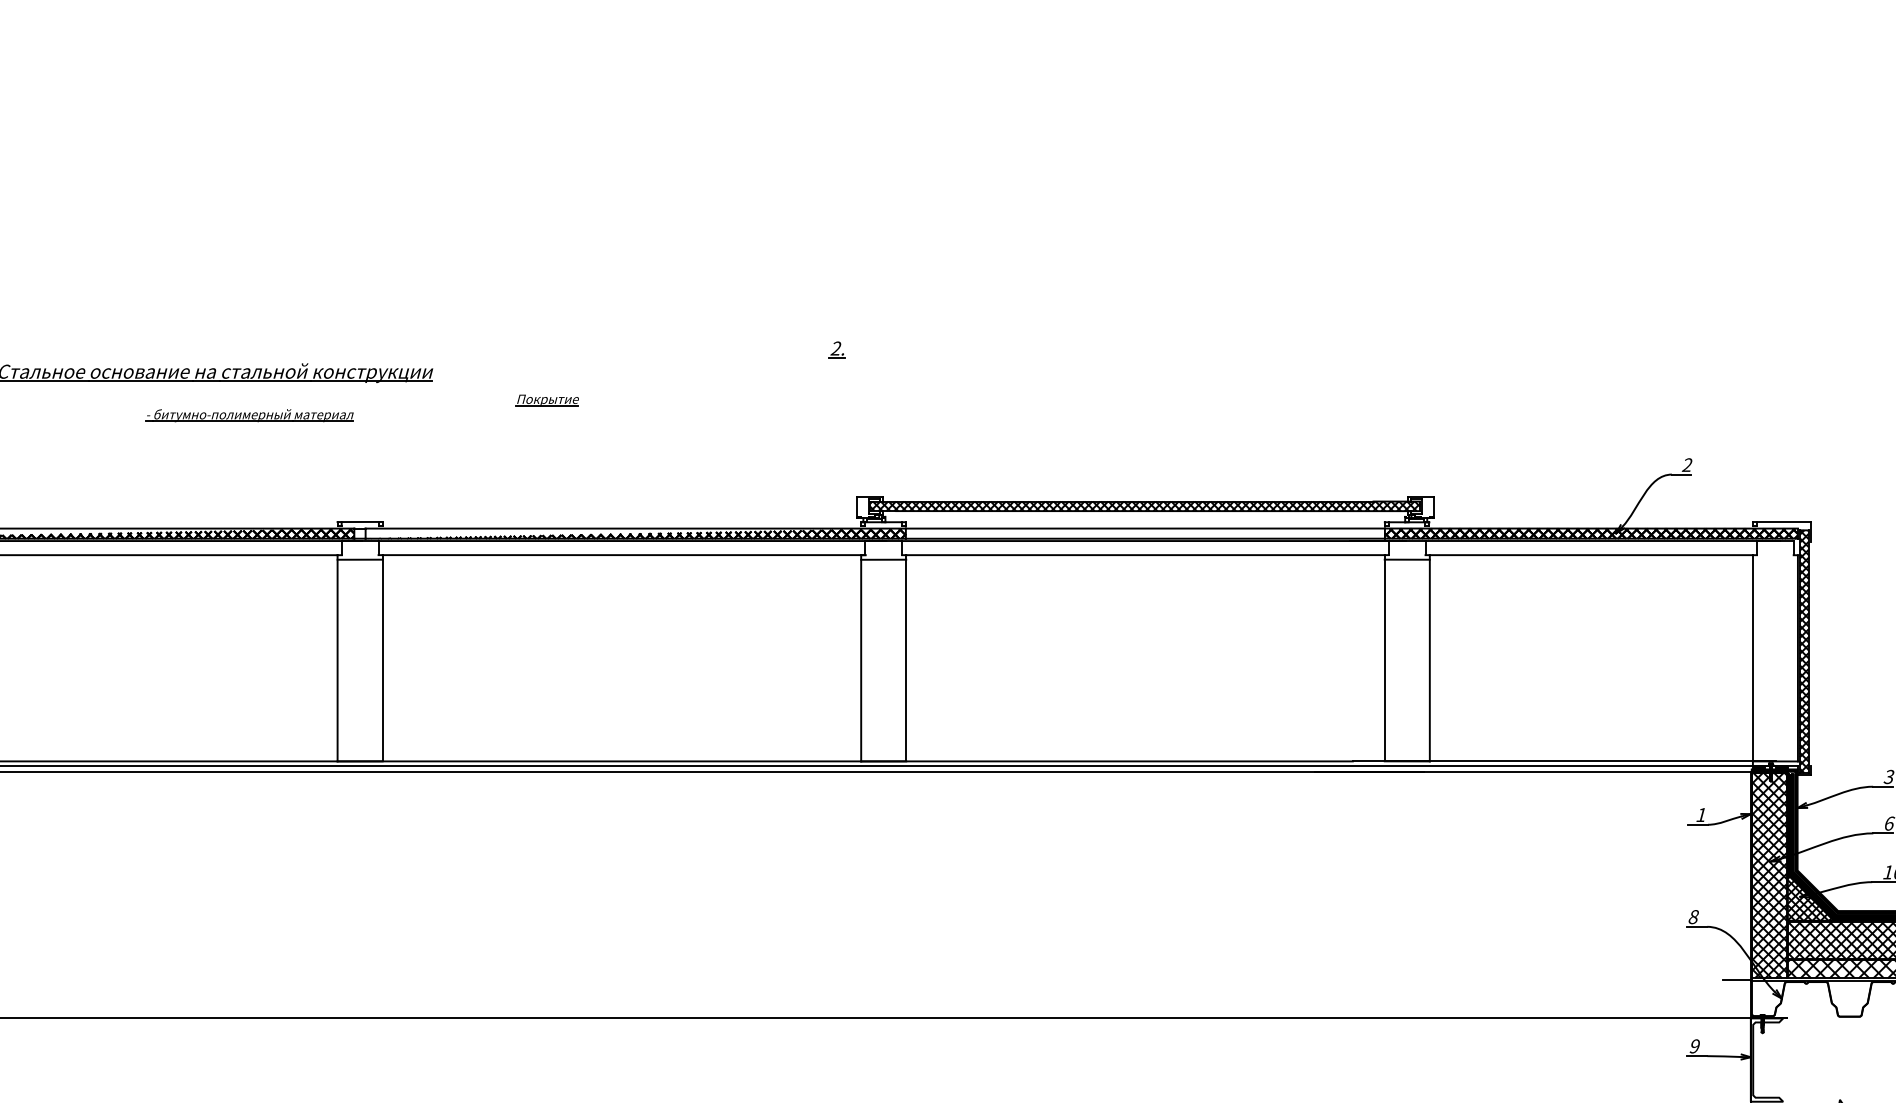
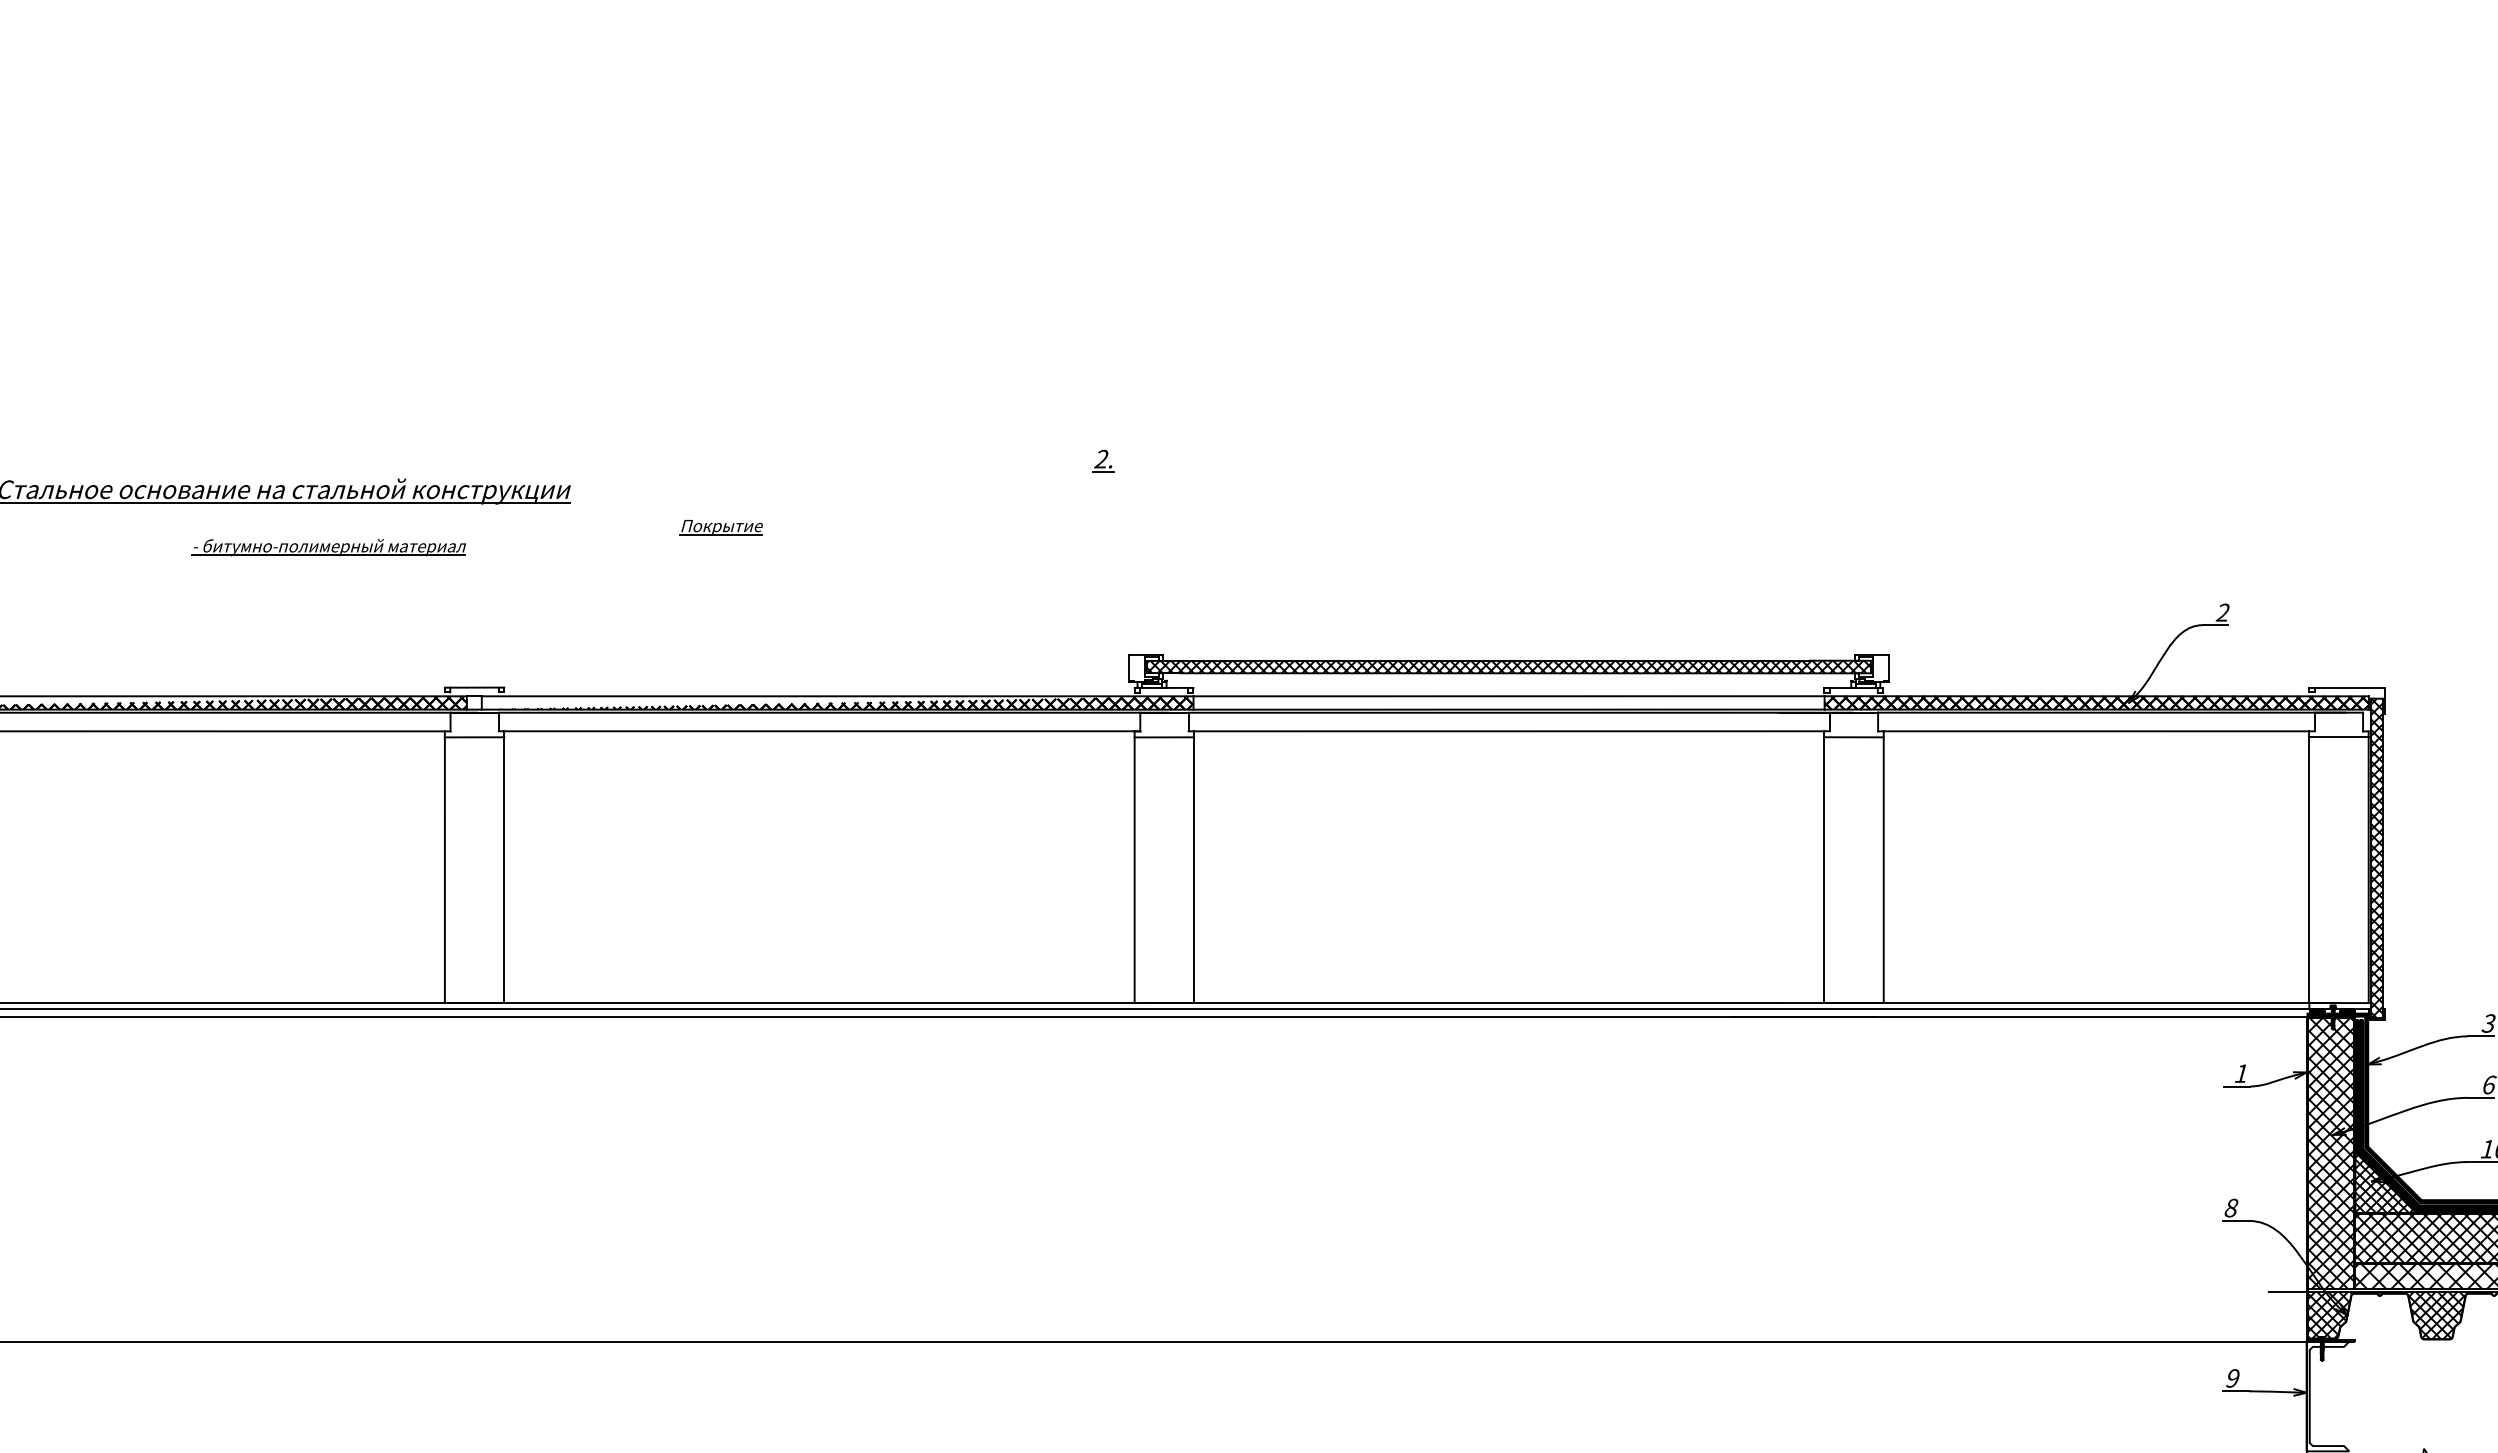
line: (1775, 559) -> (2338, 737), added
hatch: (1812, 998) -> (2387, 1315), added

